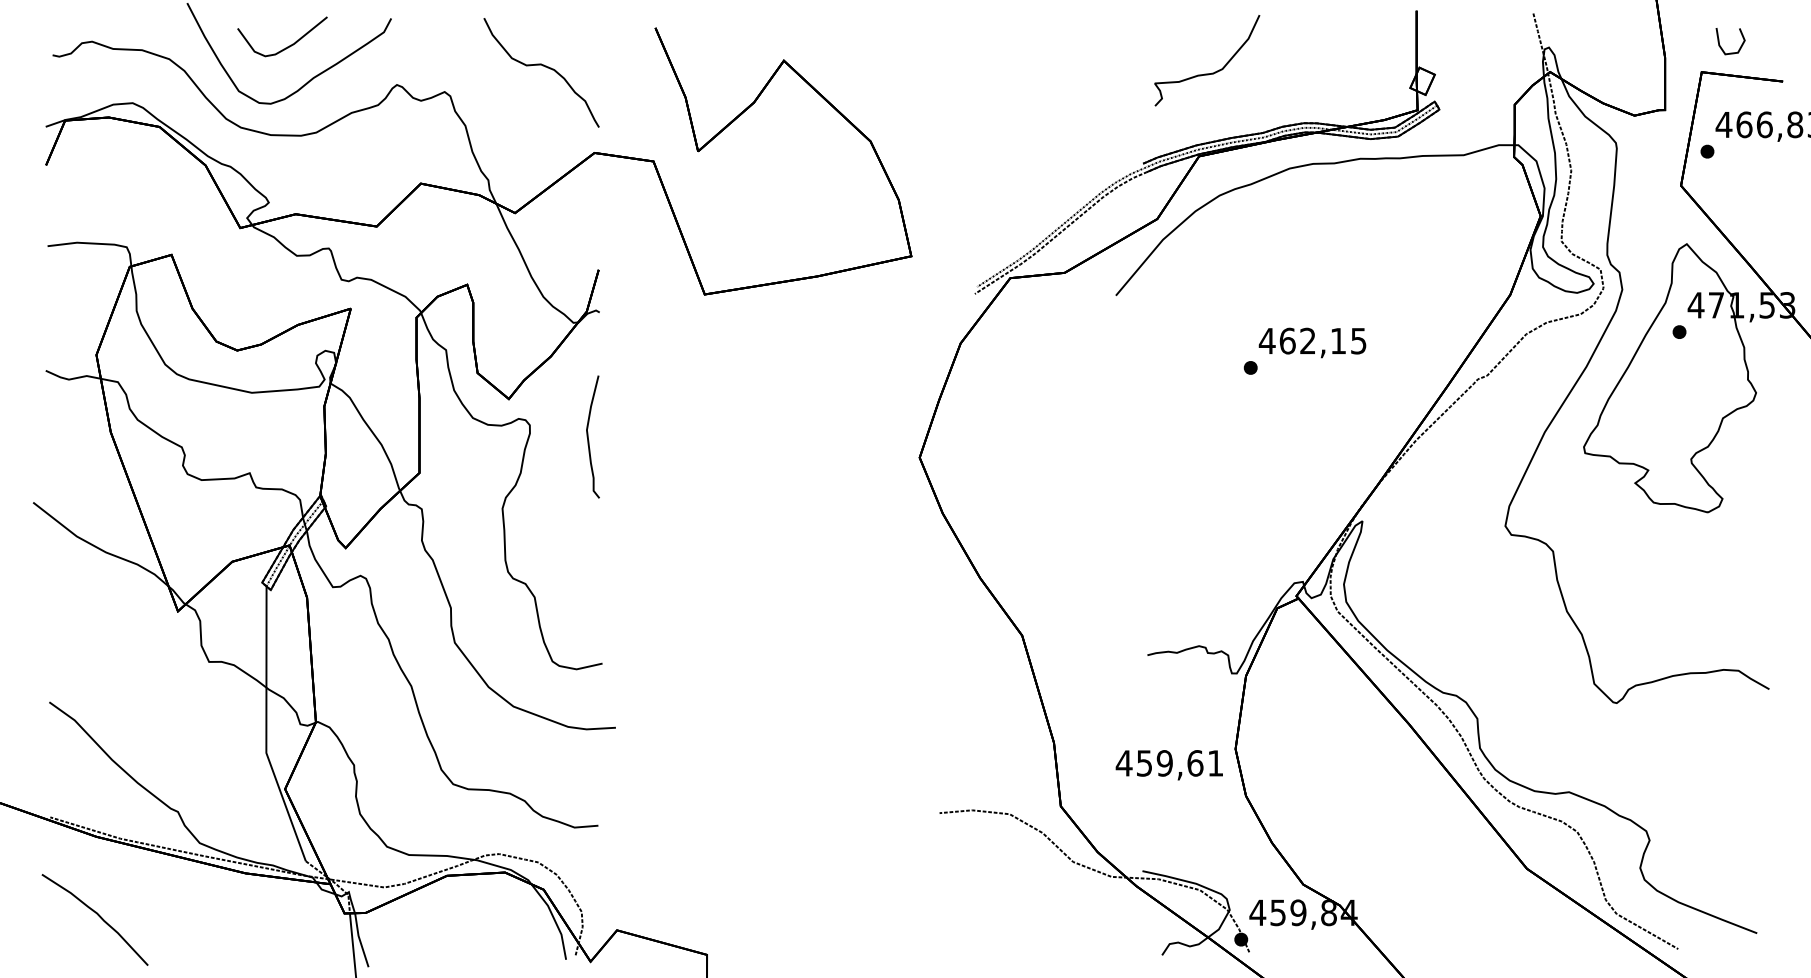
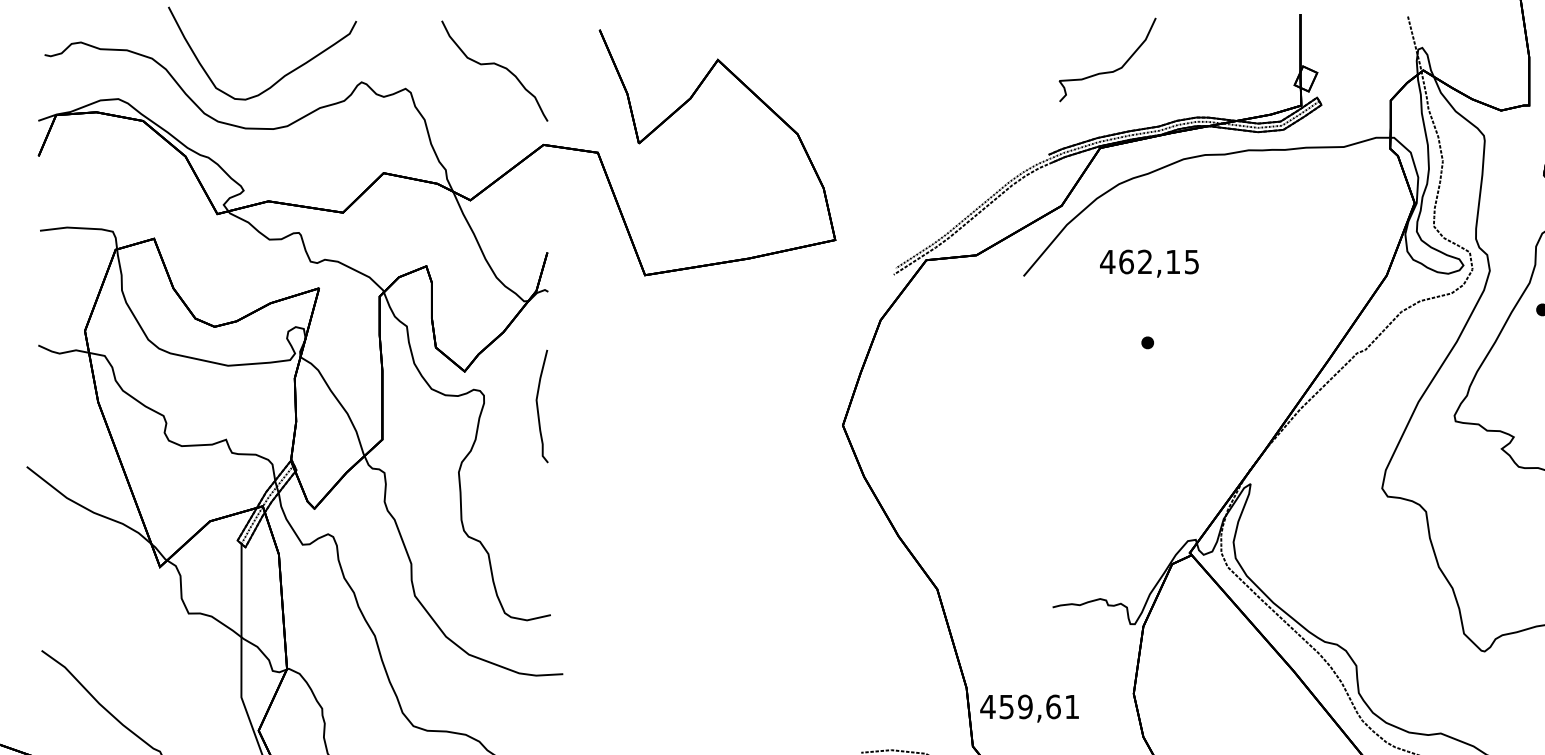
curve: (287, 46) -> (260, 46), removed
text: (1312, 342) -> (1149, 263), moved
text: (1168, 765) -> (1028, 708), moved

